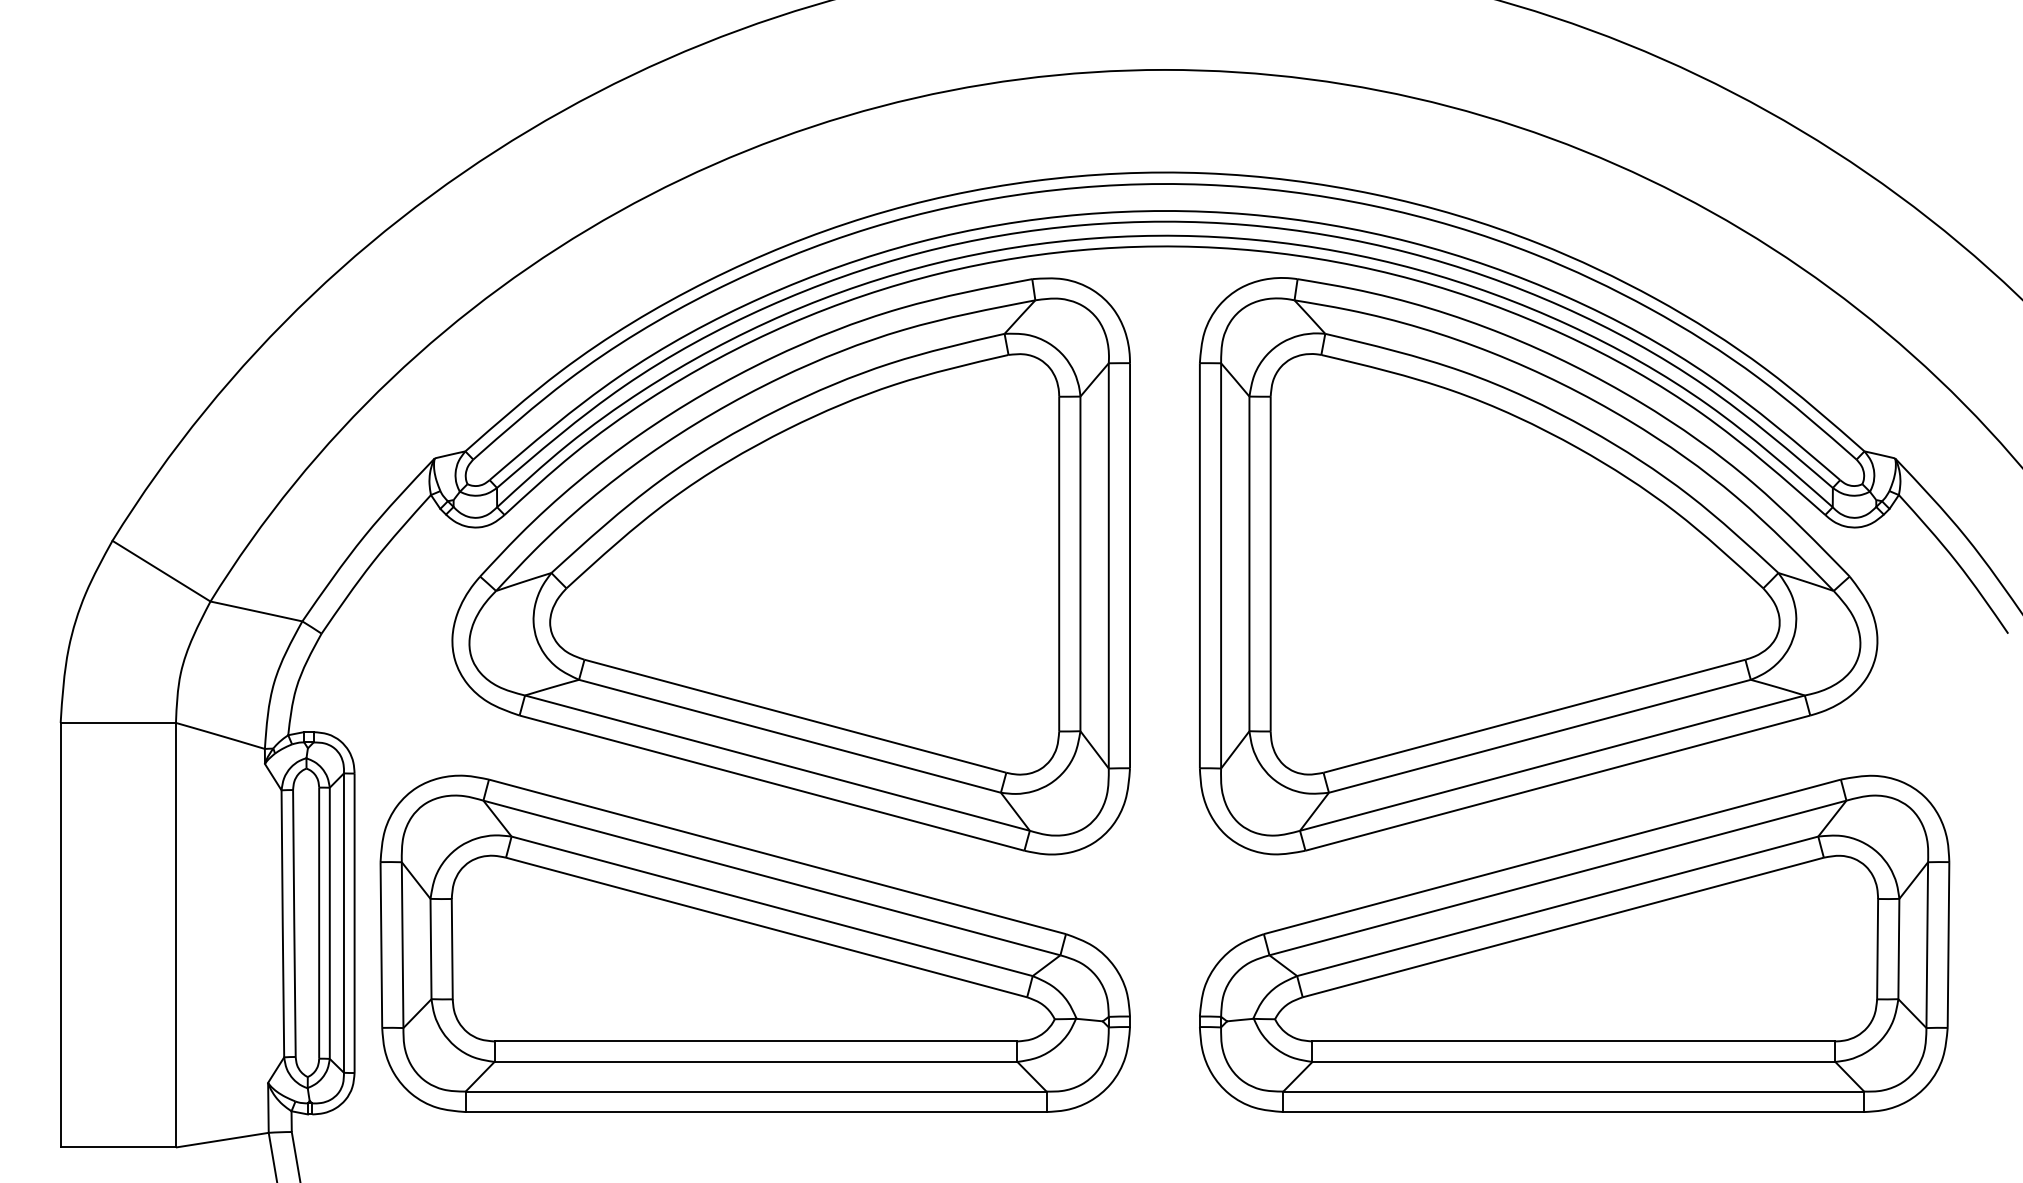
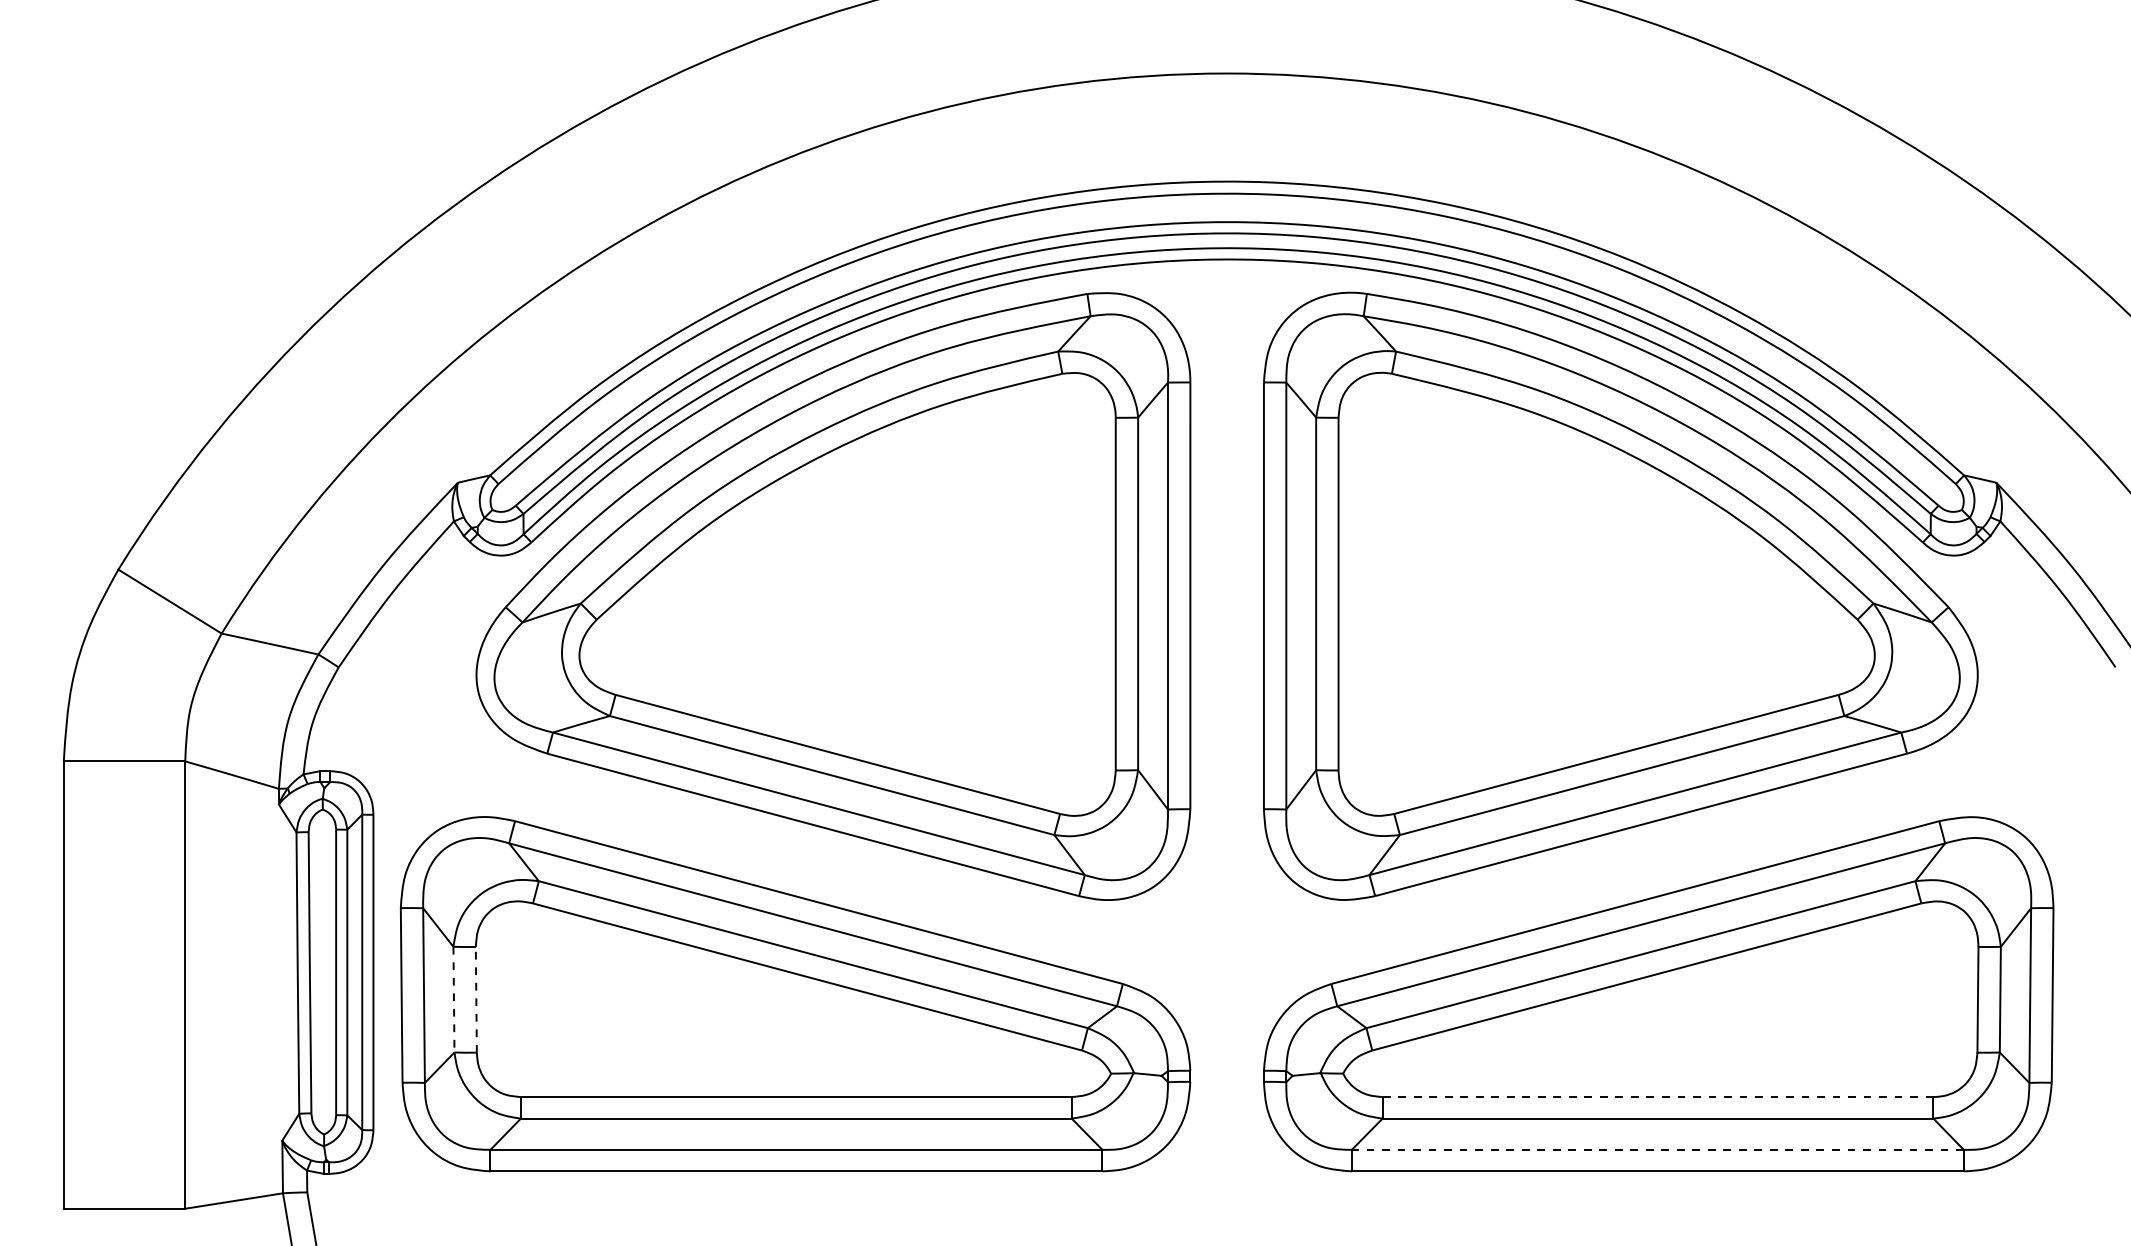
line: (452, 948) -> (476, 999), solid -> dashed
line: (431, 949) -> (454, 1000), solid -> dashed
line: (1573, 1041) -> (1657, 1097), solid -> dashed
line: (1573, 1091) -> (1657, 1149), solid -> dashed

